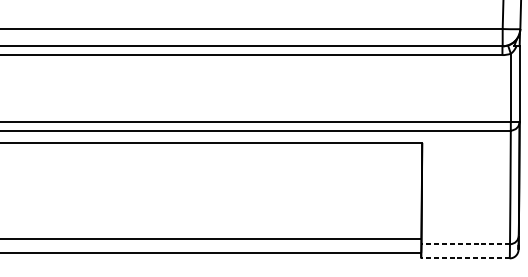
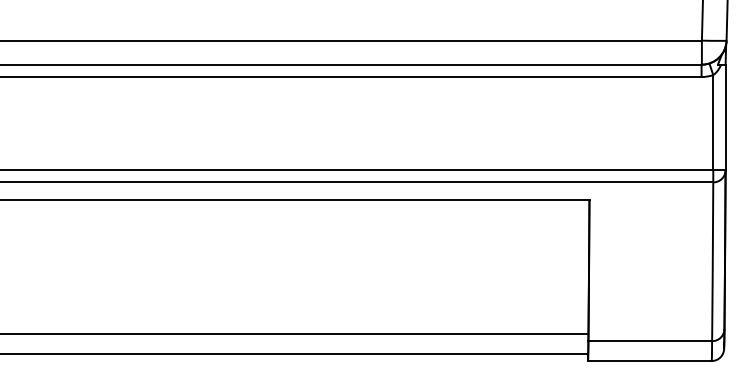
line: (465, 244) -> (650, 341), dashed -> solid
line: (465, 258) -> (649, 361), dashed -> solid

